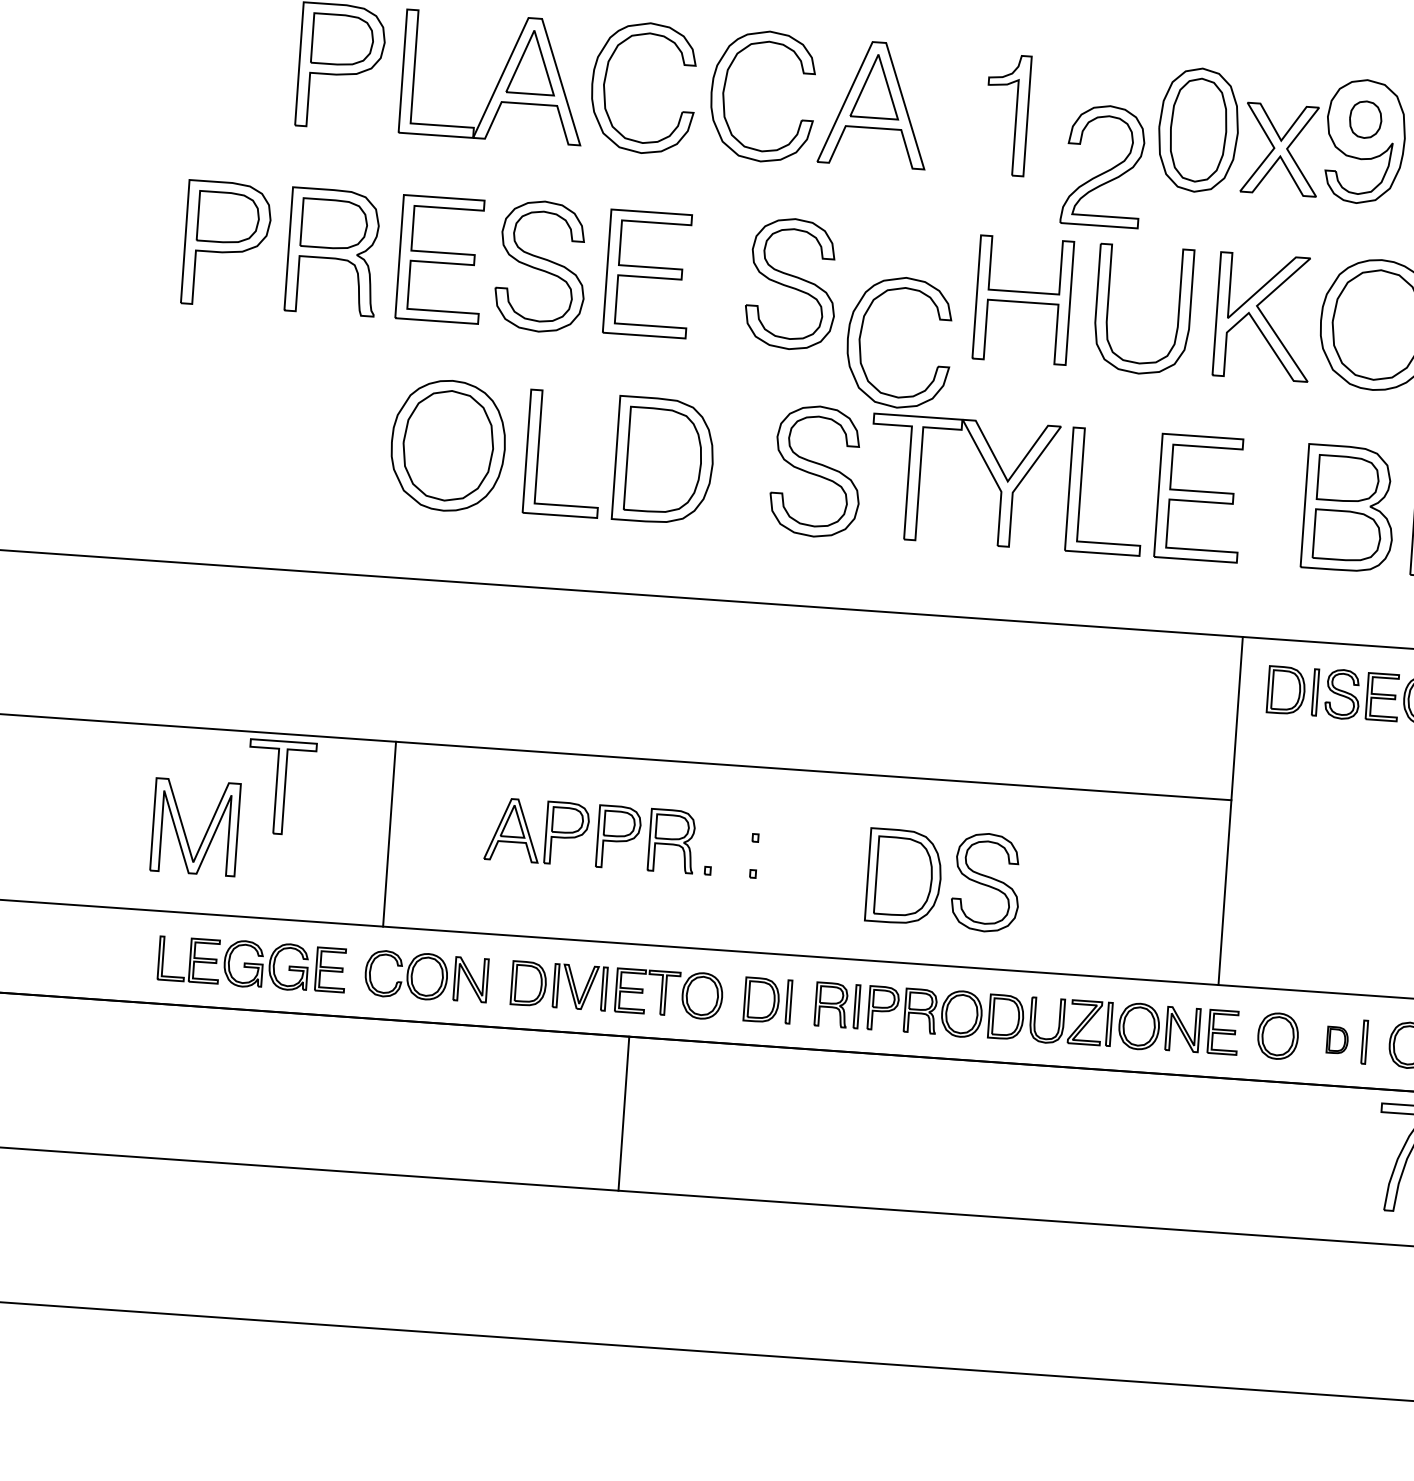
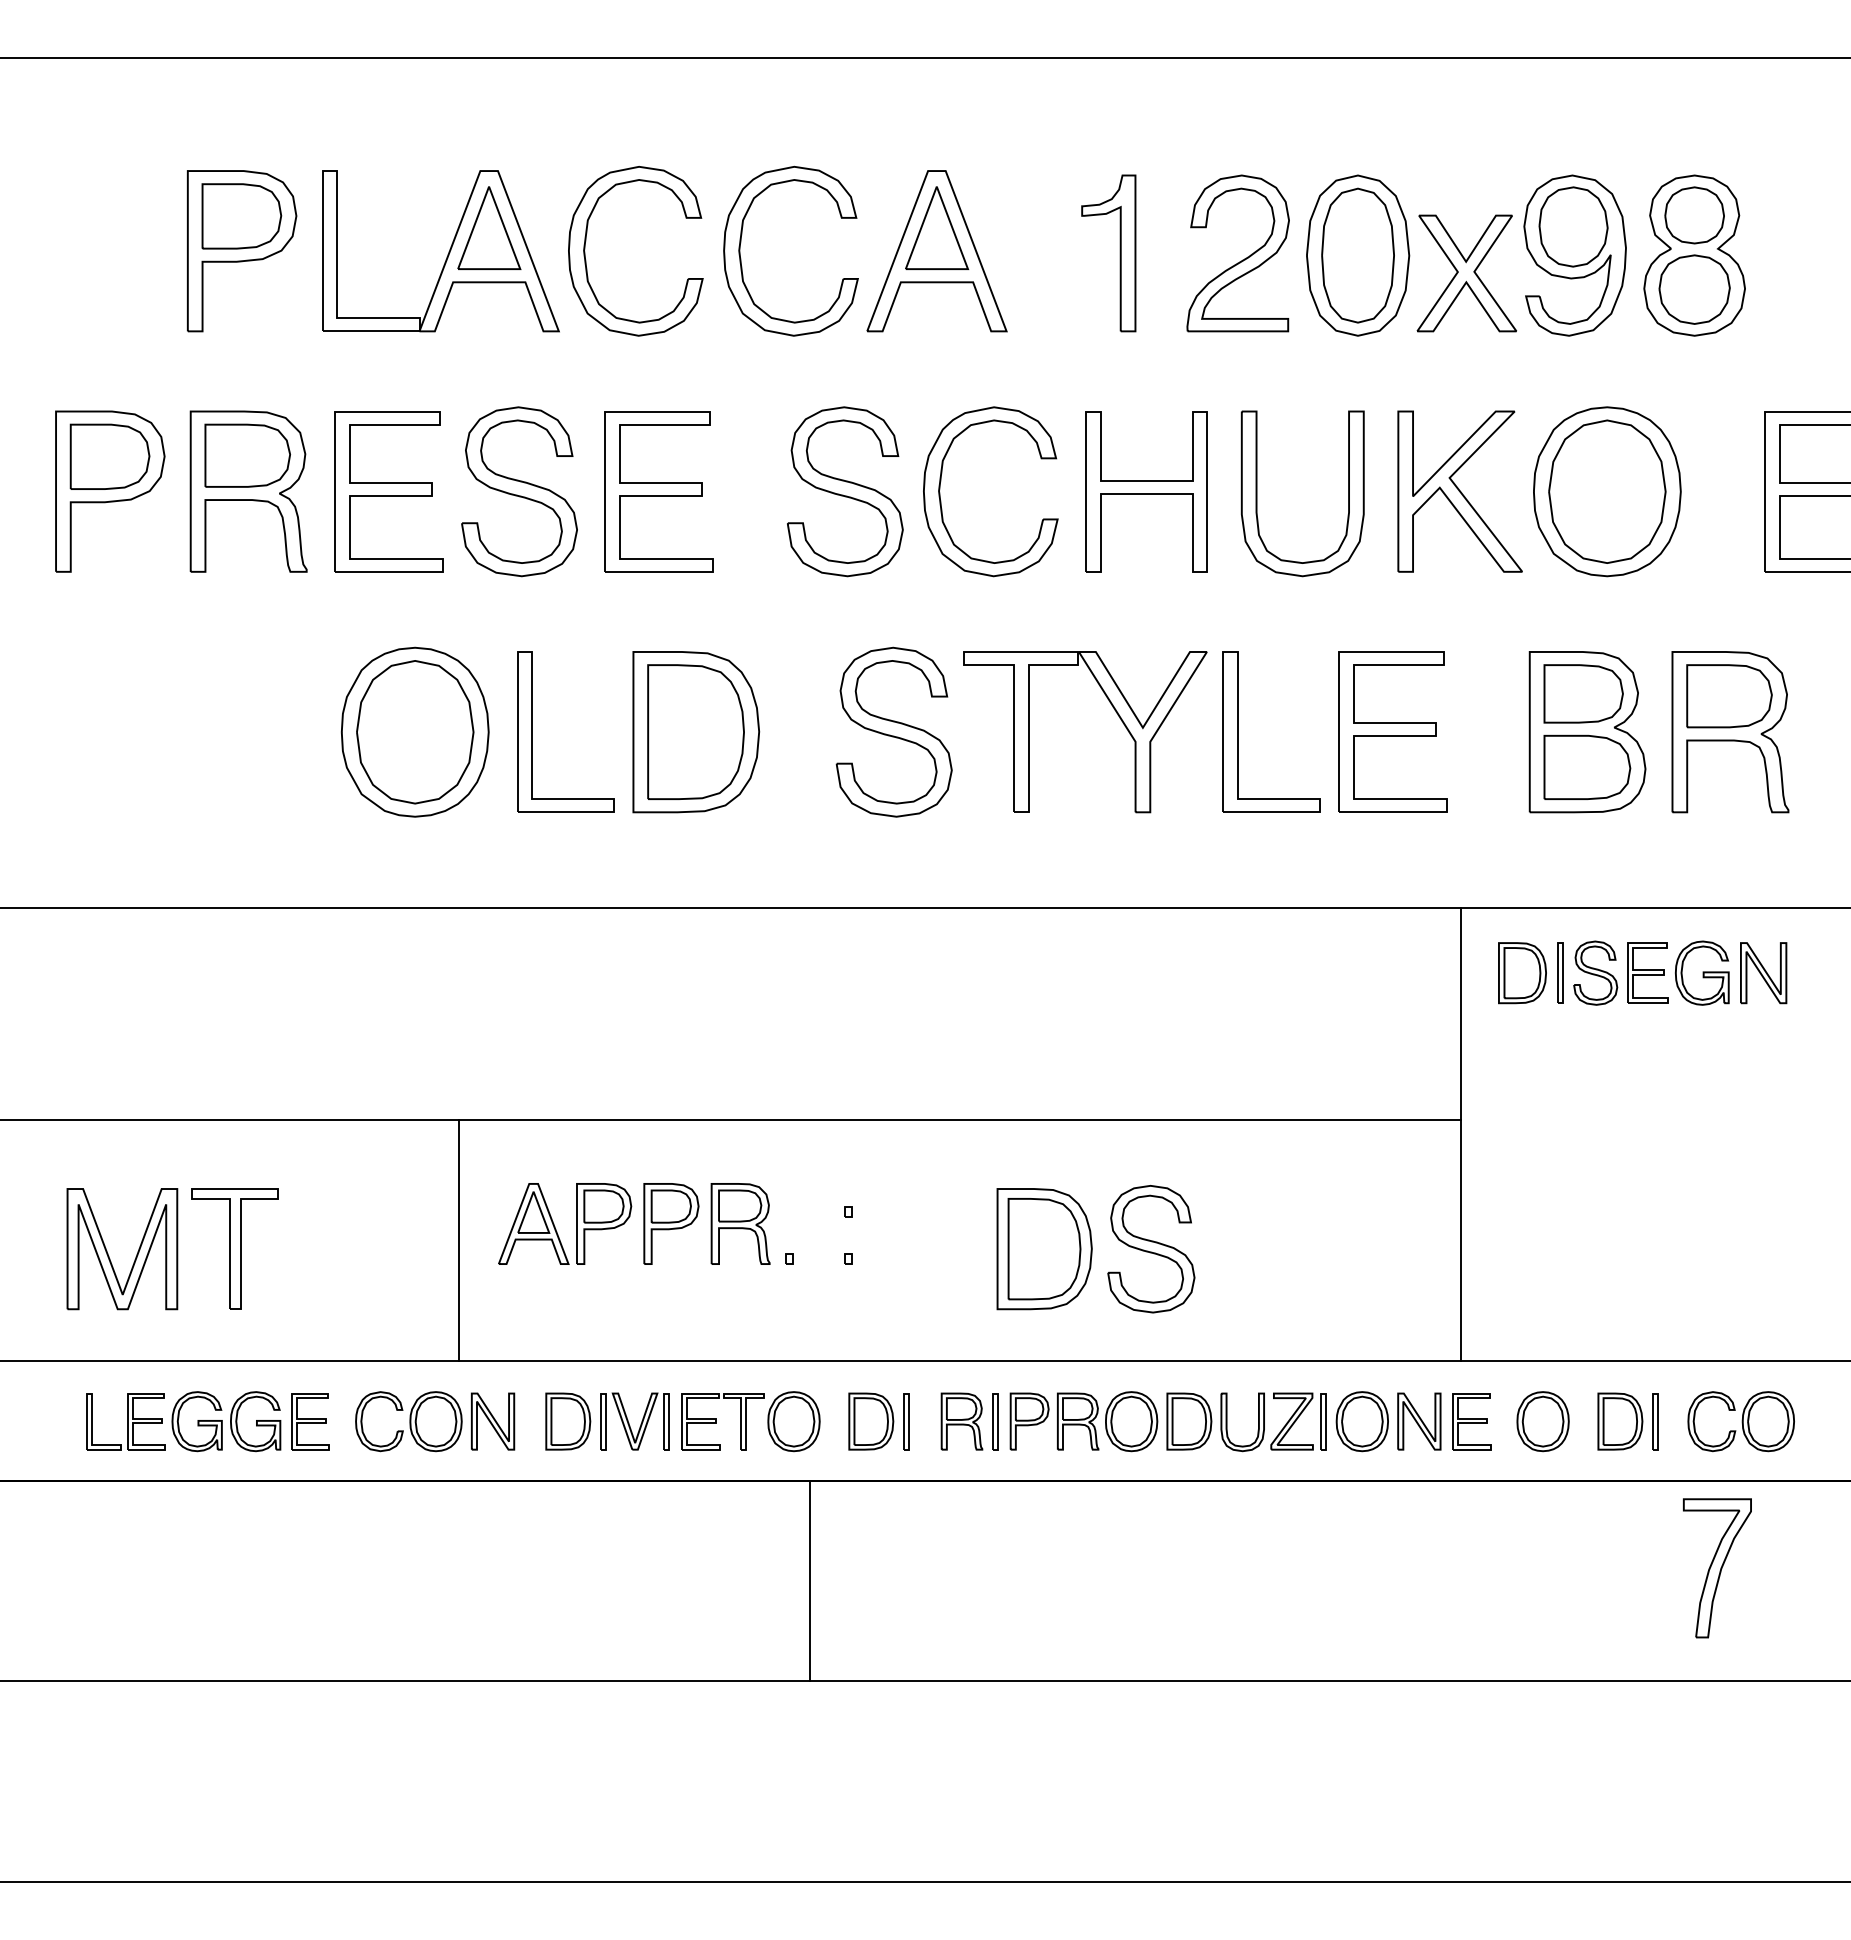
part: (1365, 119) -> (1573, 226), size x1.67
part: (1106, 170) -> (1242, 259), moved
part: (860, 346) -> (941, 500), moved
part: (280, 787) -> (234, 1248), moved
line: (389, 834) -> (459, 1240), moved
part: (1337, 1040) -> (1620, 1421), size x1.67
line: (624, 1113) -> (810, 1581), moved

